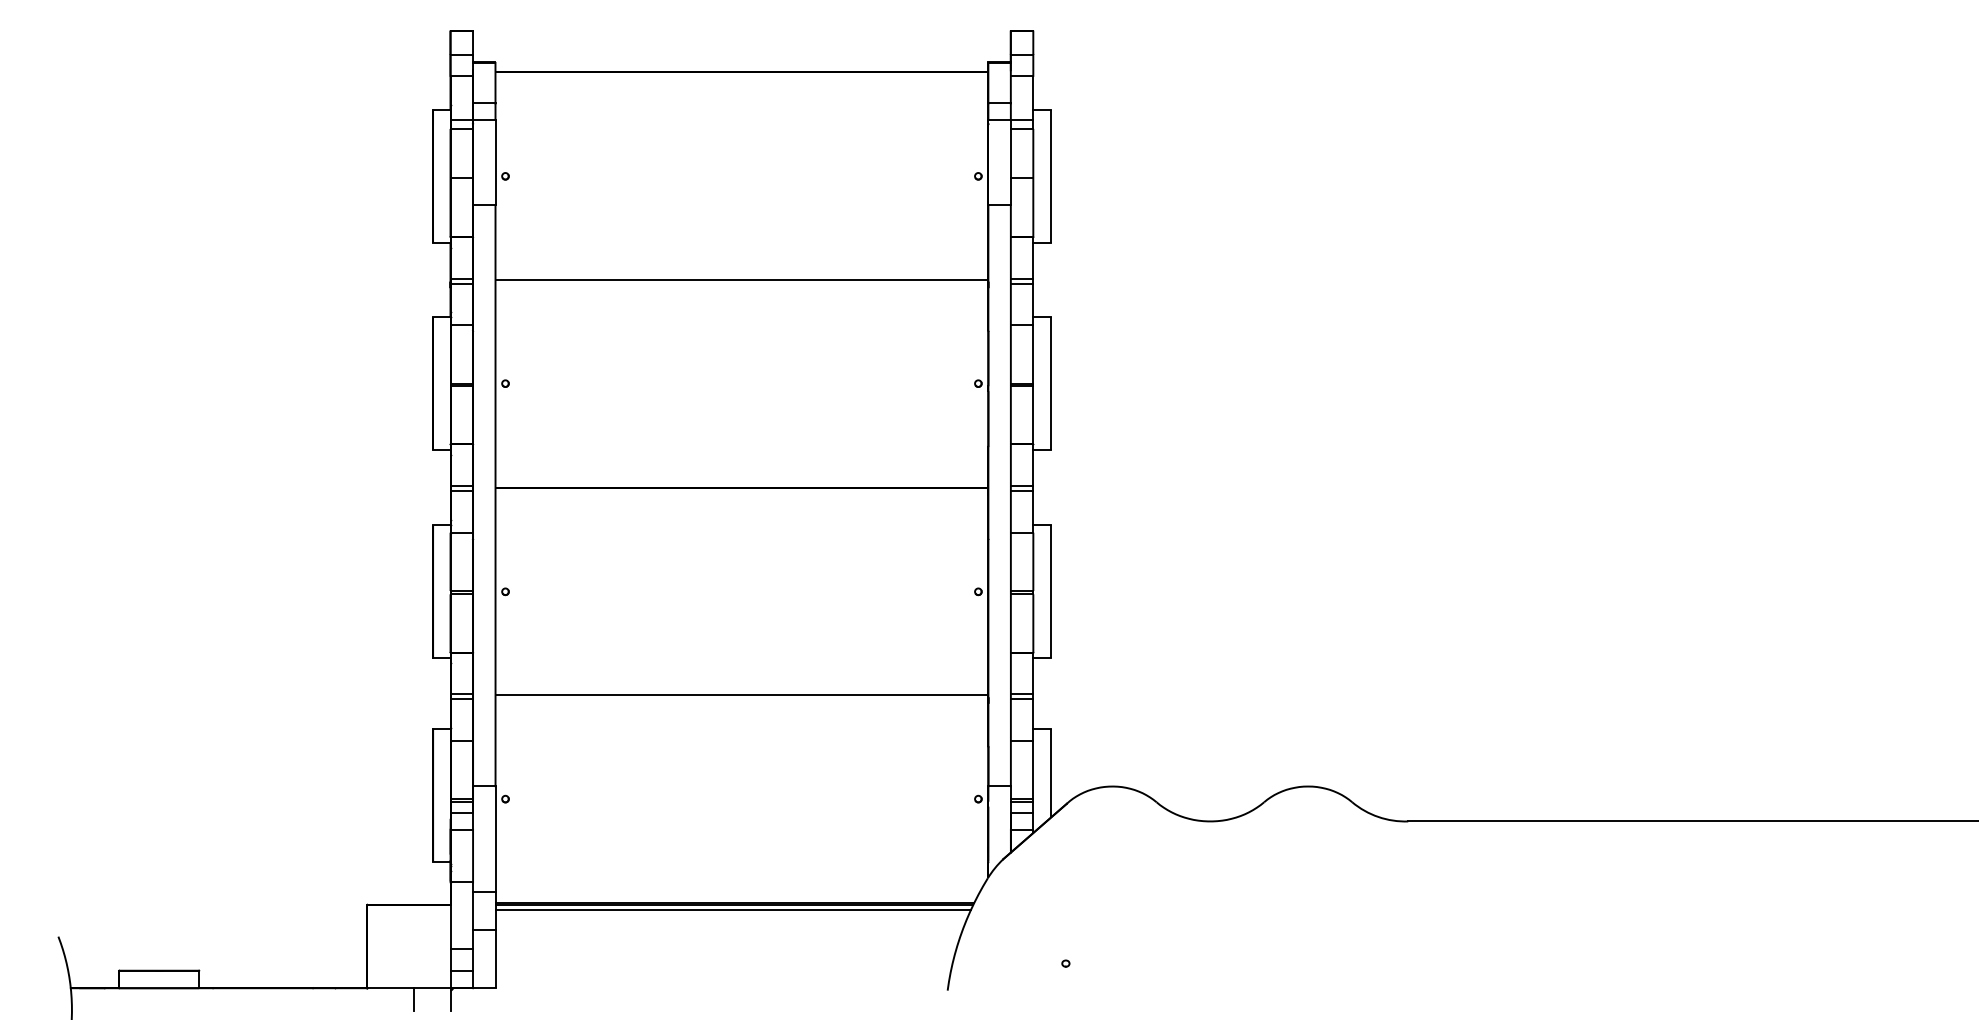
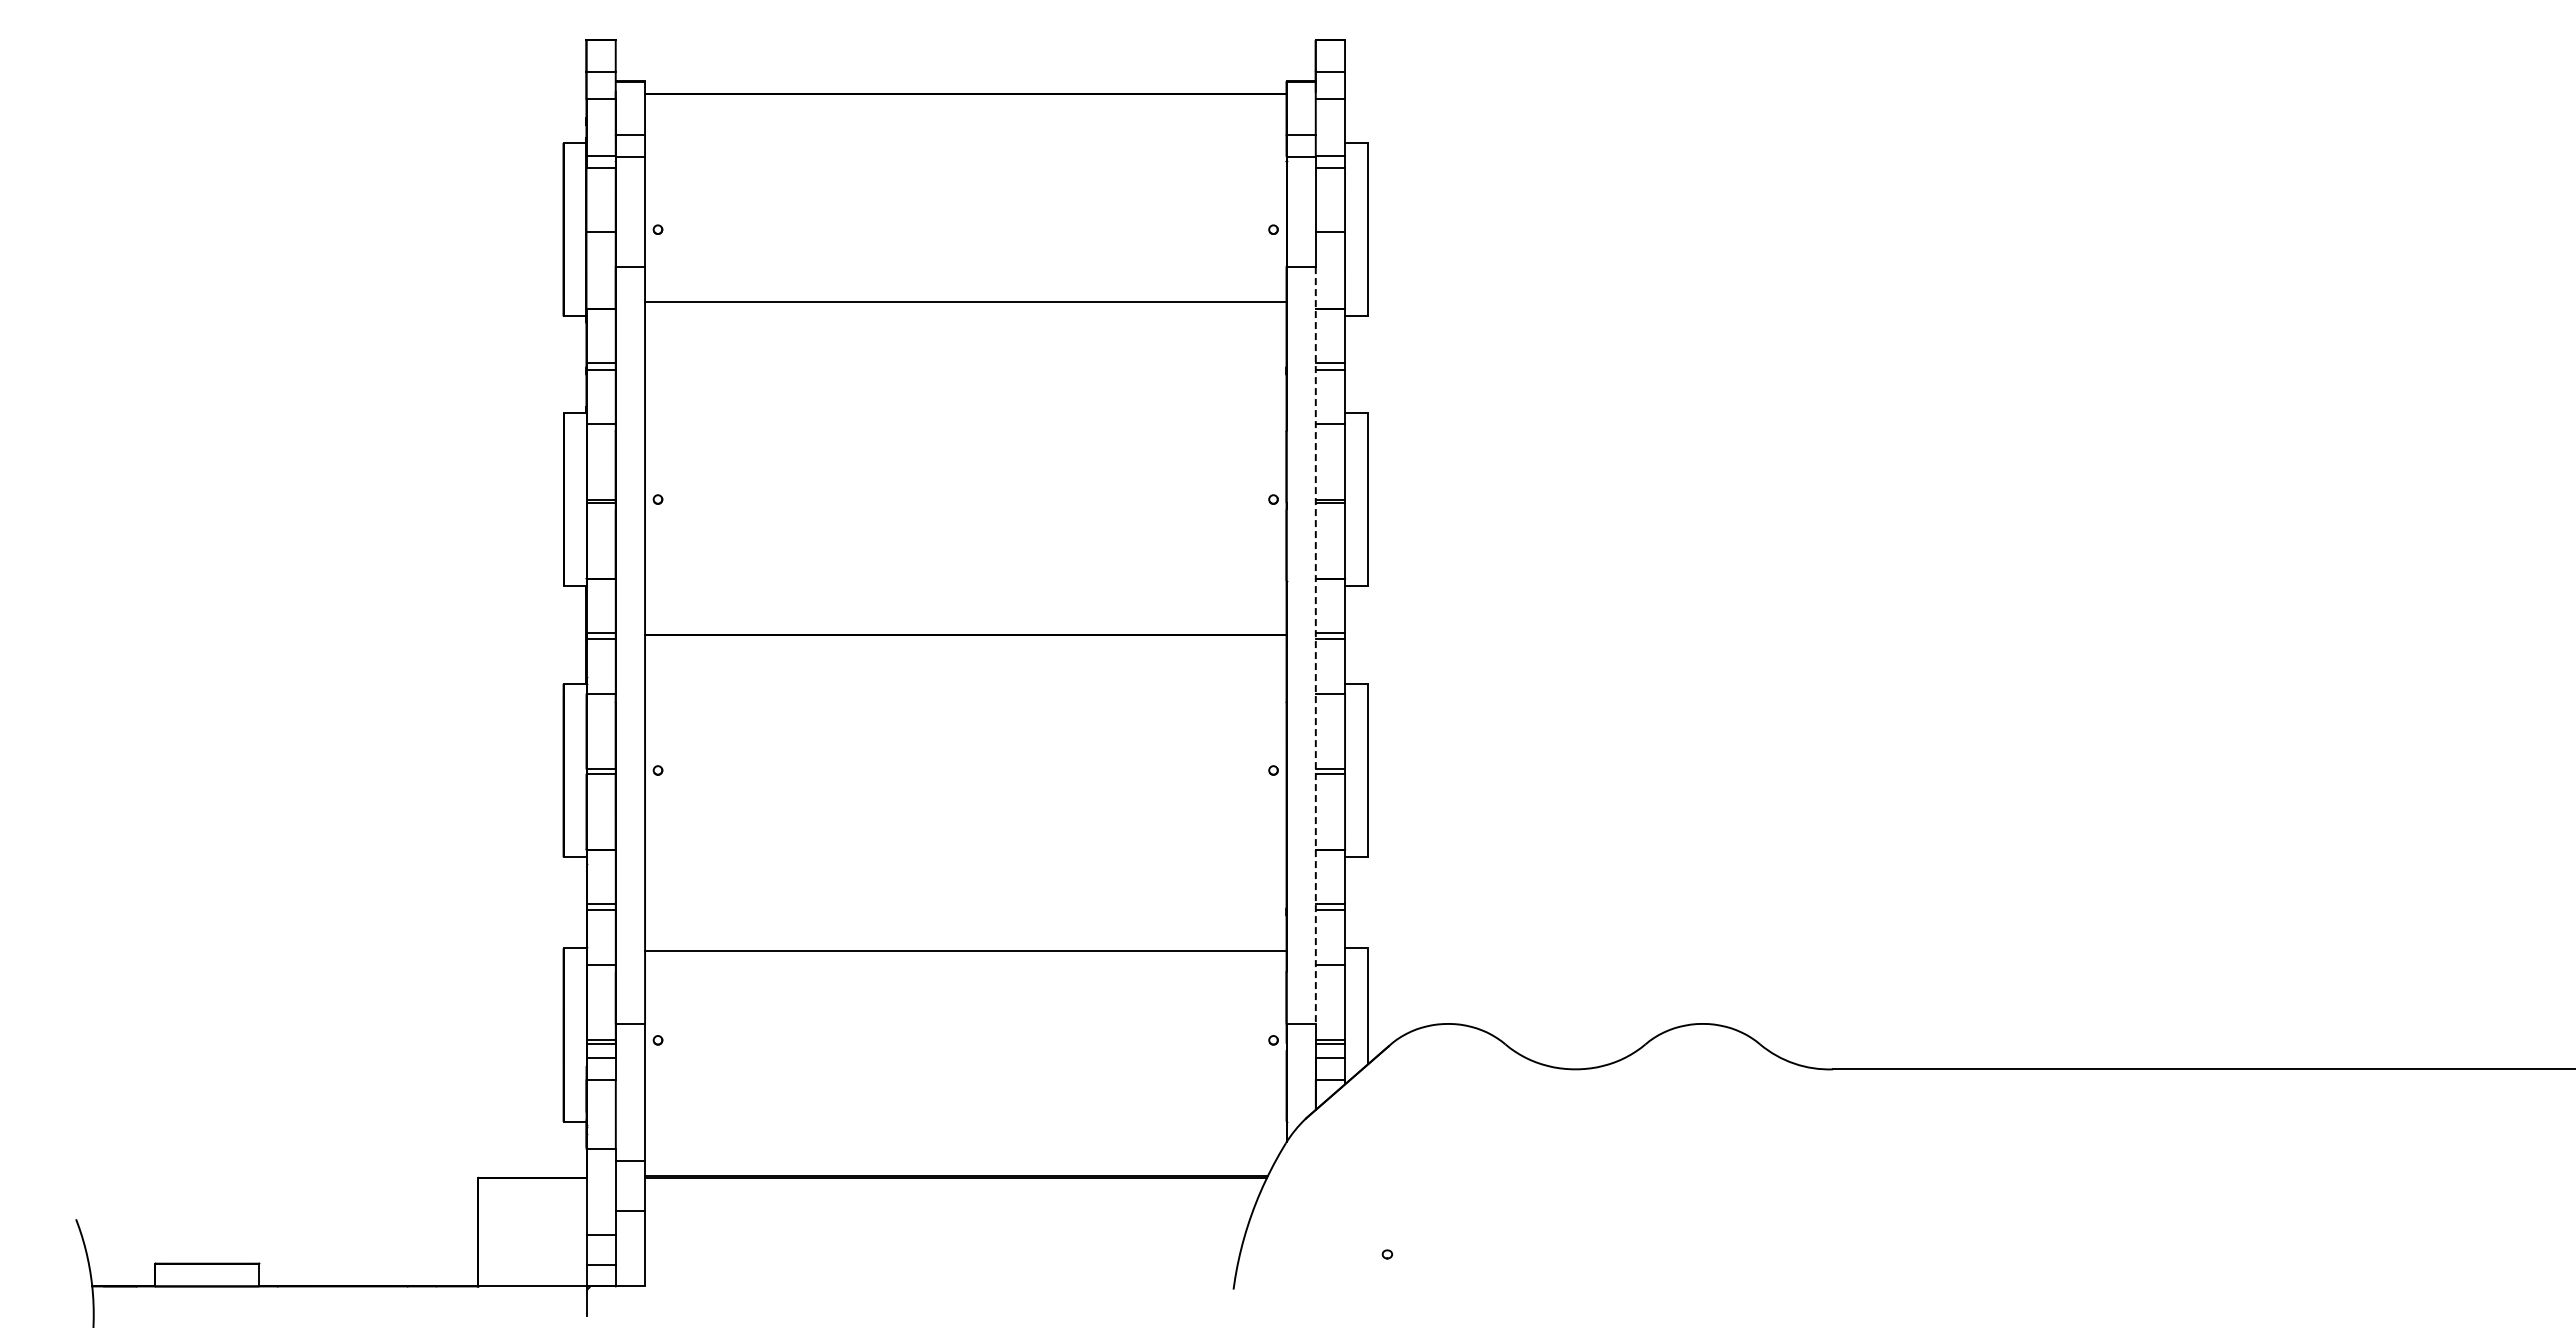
line: (741, 279) -> (965, 302), moved
line: (1010, 495) -> (1315, 645), solid -> dashed
line: (741, 694) -> (965, 950), moved
line: (733, 909) -> (954, 1184), removed
line: (414, 999) -> (539, 1300), removed

